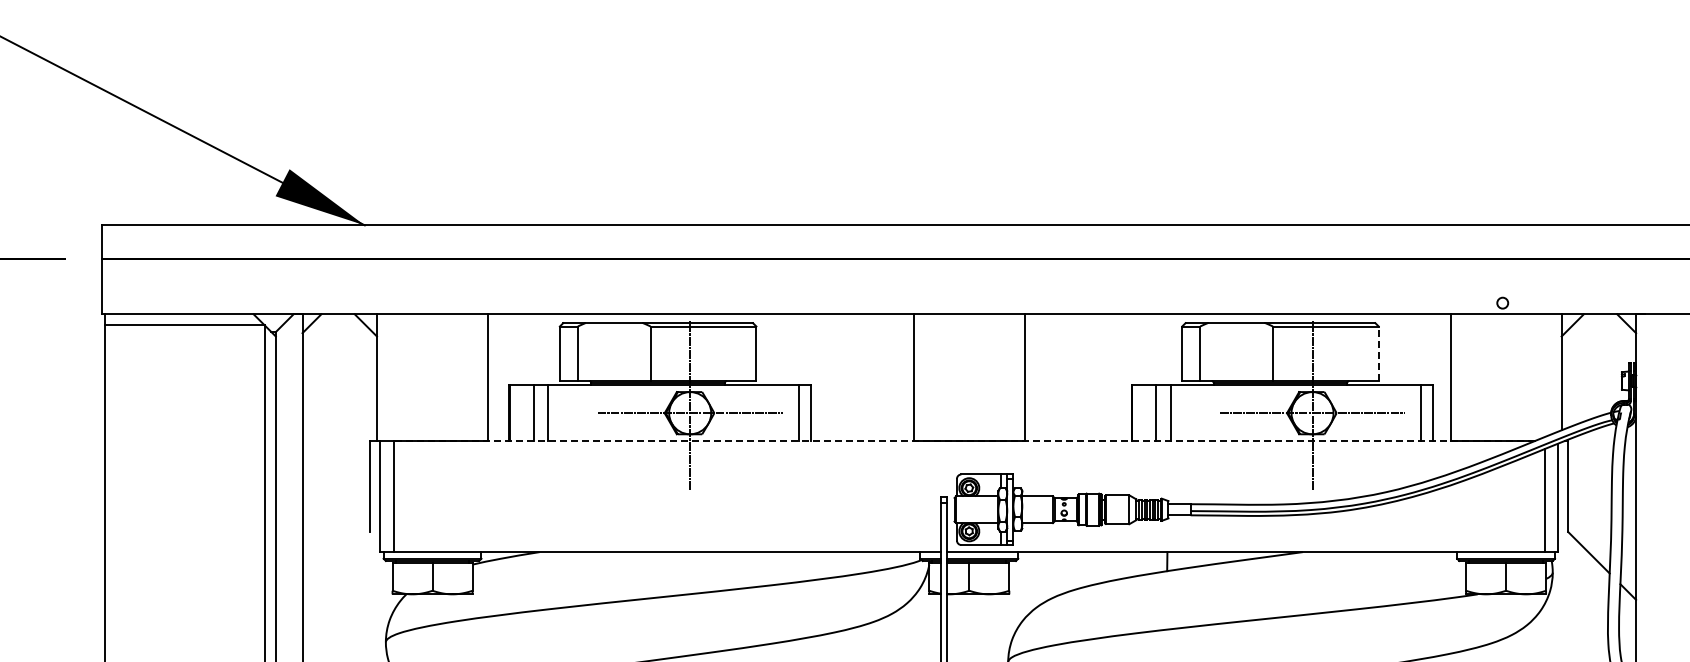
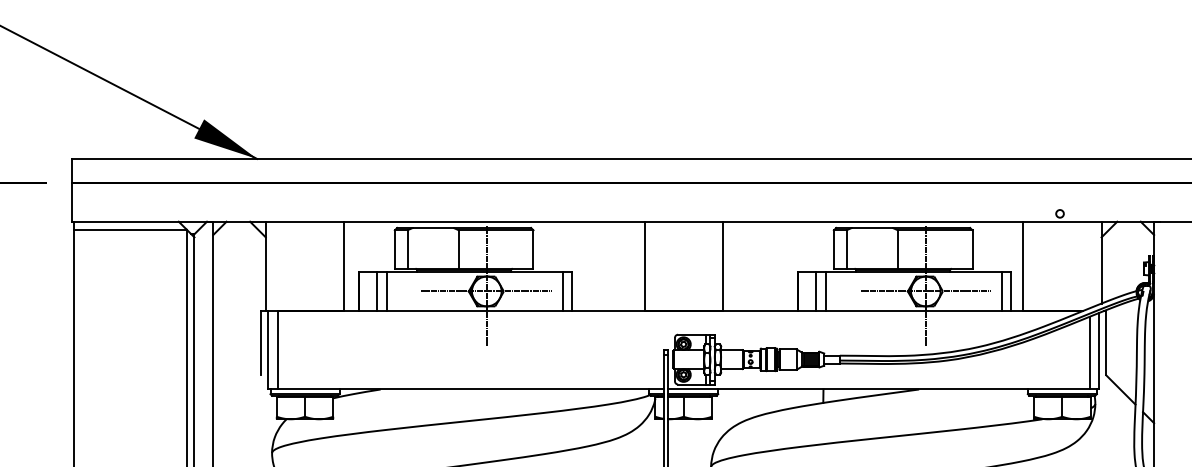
line: (1378, 353) -> (972, 249), dashed -> solid
line: (964, 440) -> (680, 310), dashed -> solid

